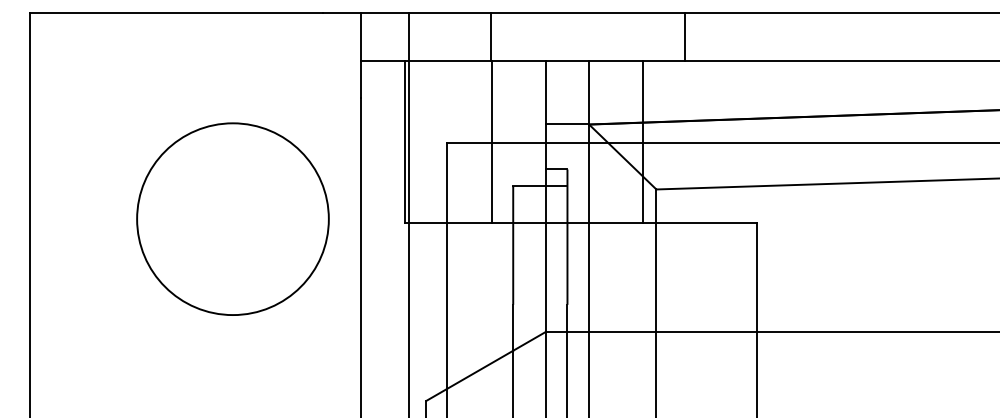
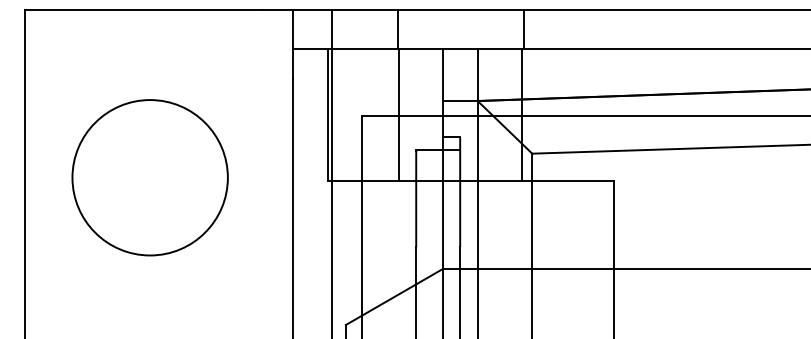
line: (685, 36) -> (524, 29), moved
circle: (232, 218) -> (149, 177), moved

